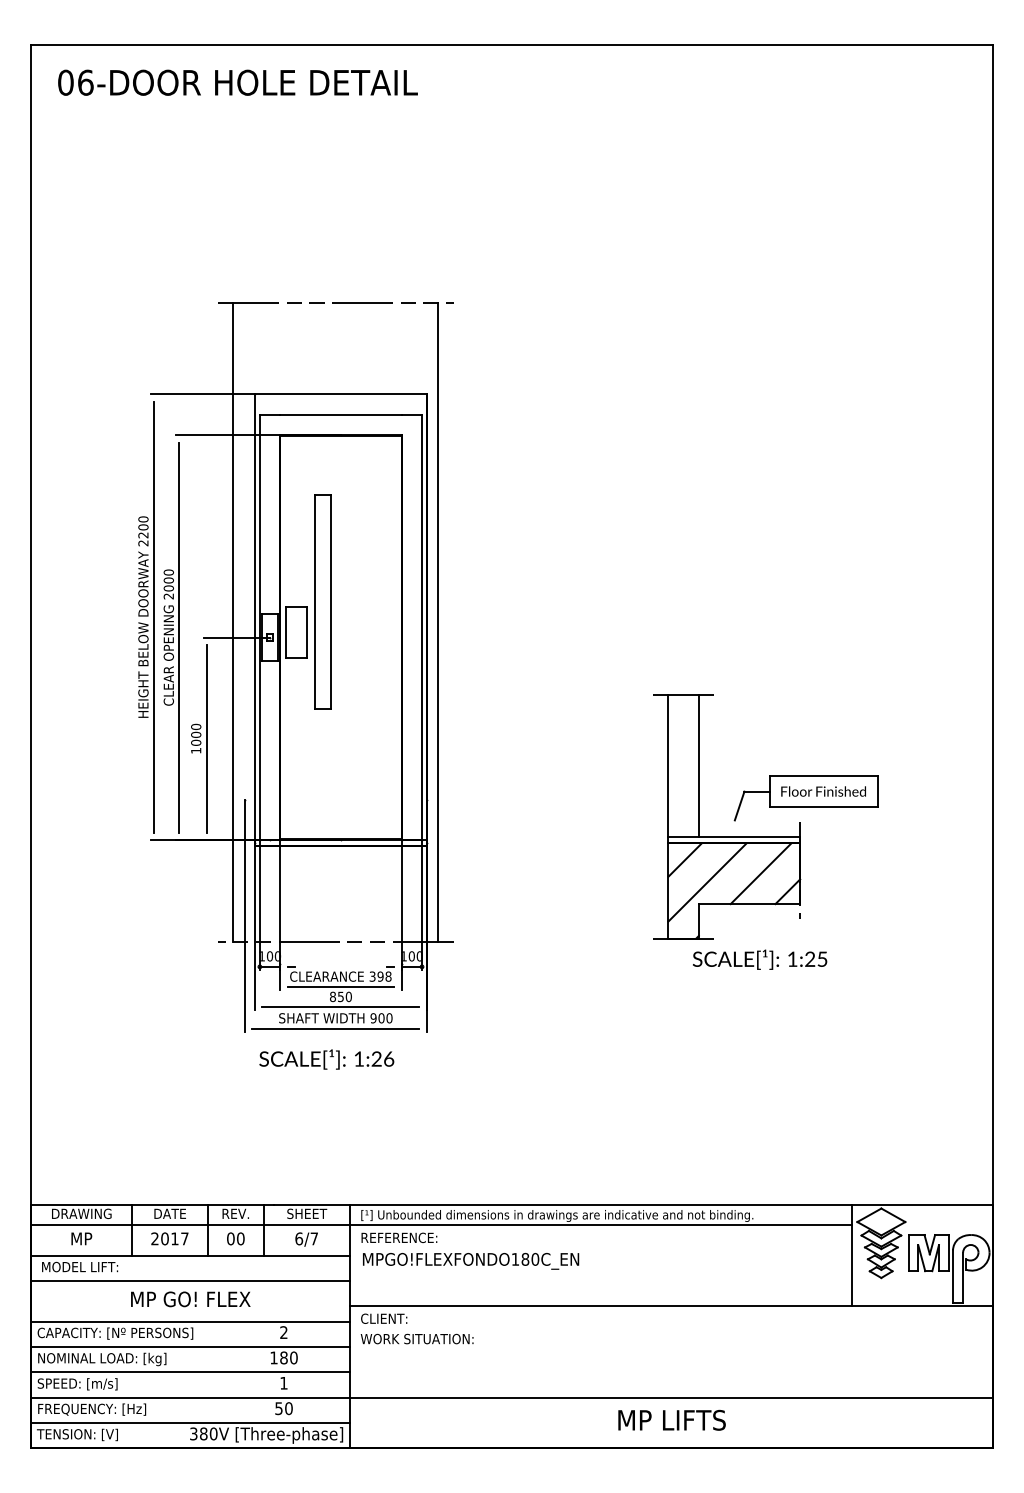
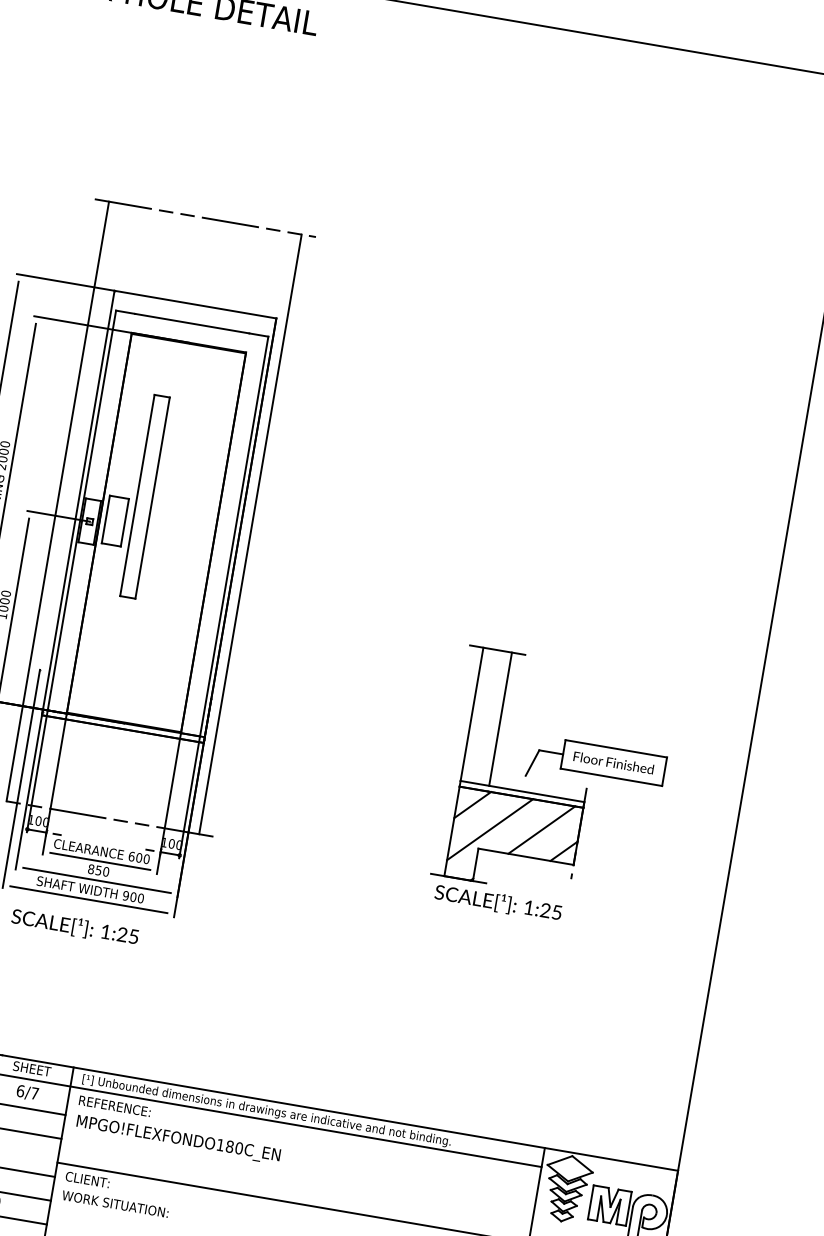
part: (769, 807) -> (560, 769), moved
text: (380, 976) -> (139, 857), 398 -> 600
text: (389, 1058) -> (134, 936), 1:26 -> 1:25

